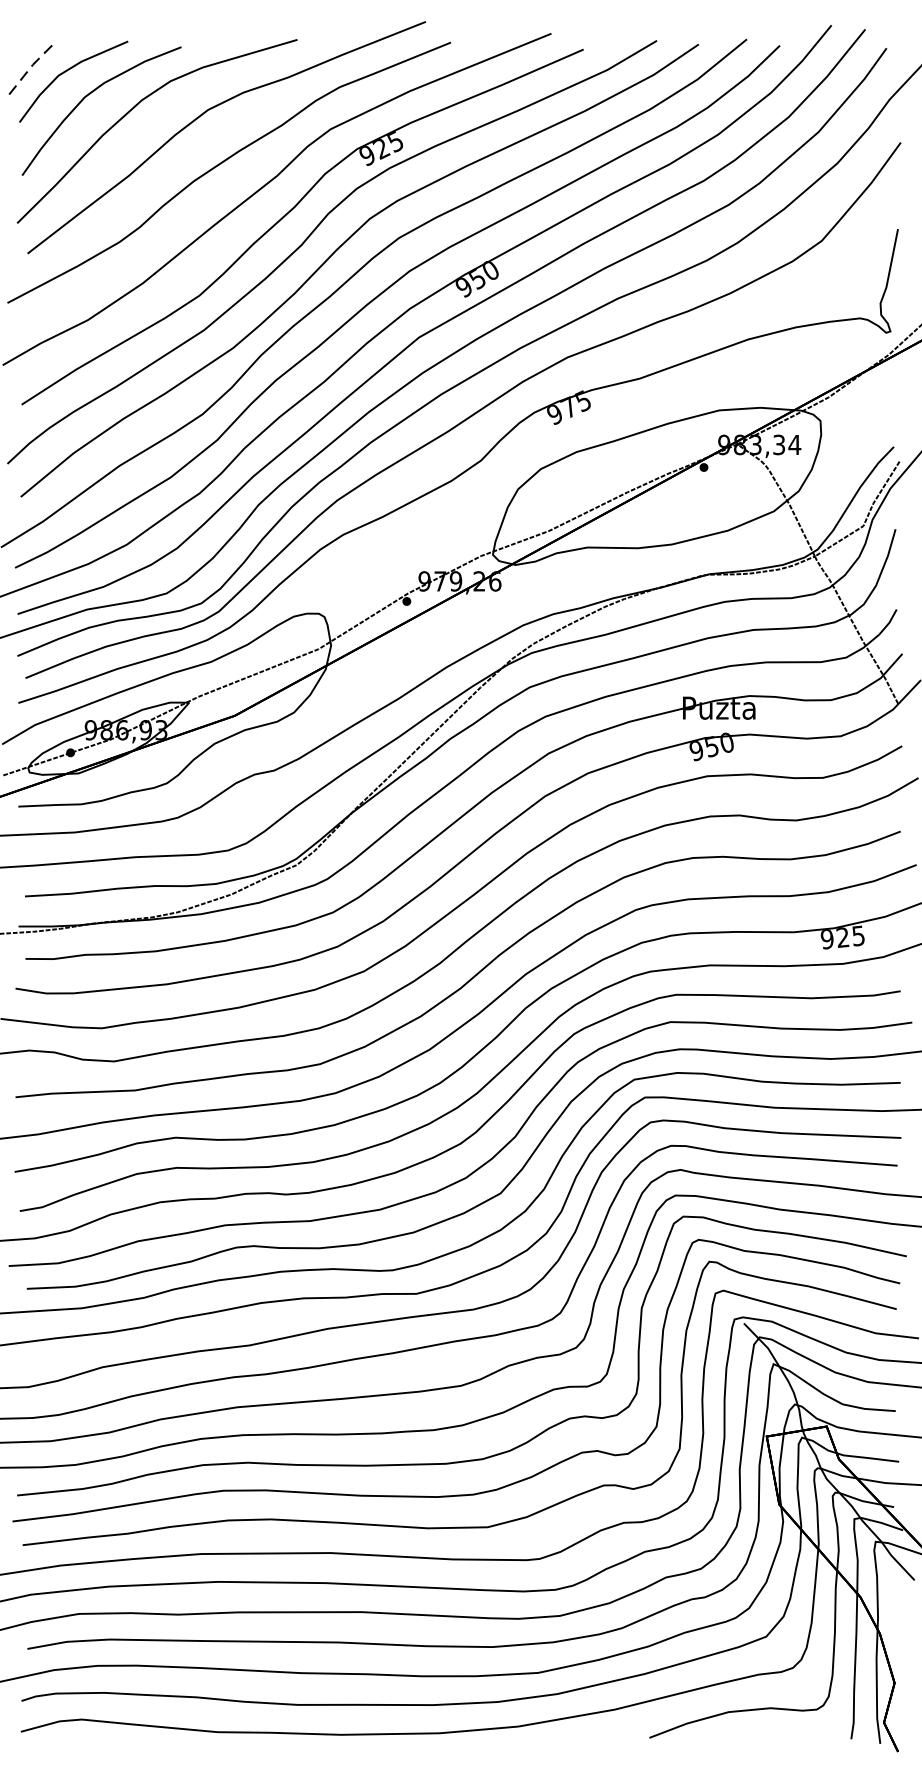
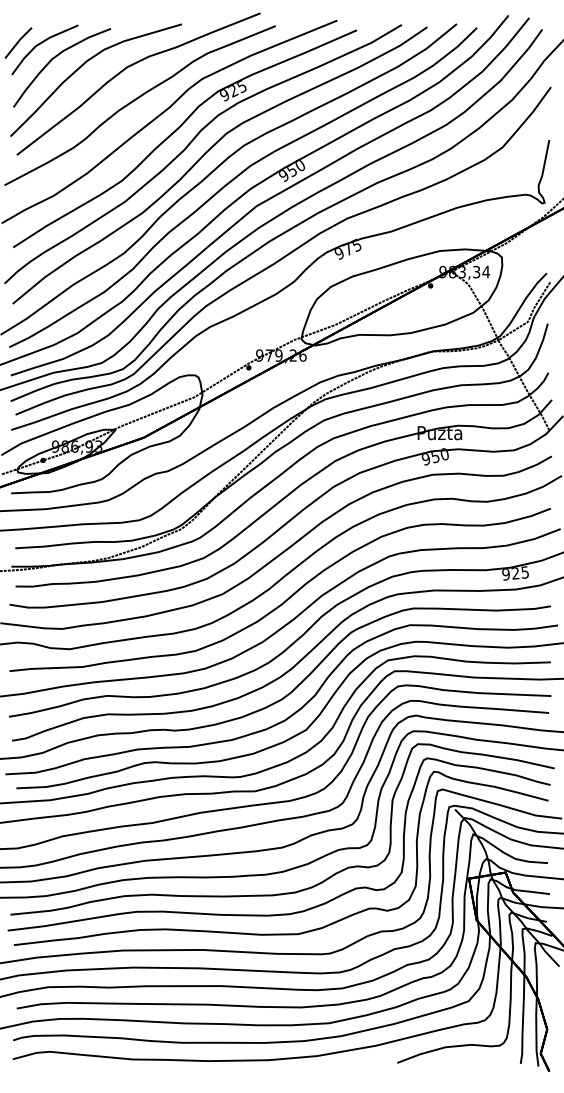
line: (28, 69) -> (17, 42), dashed -> solid

